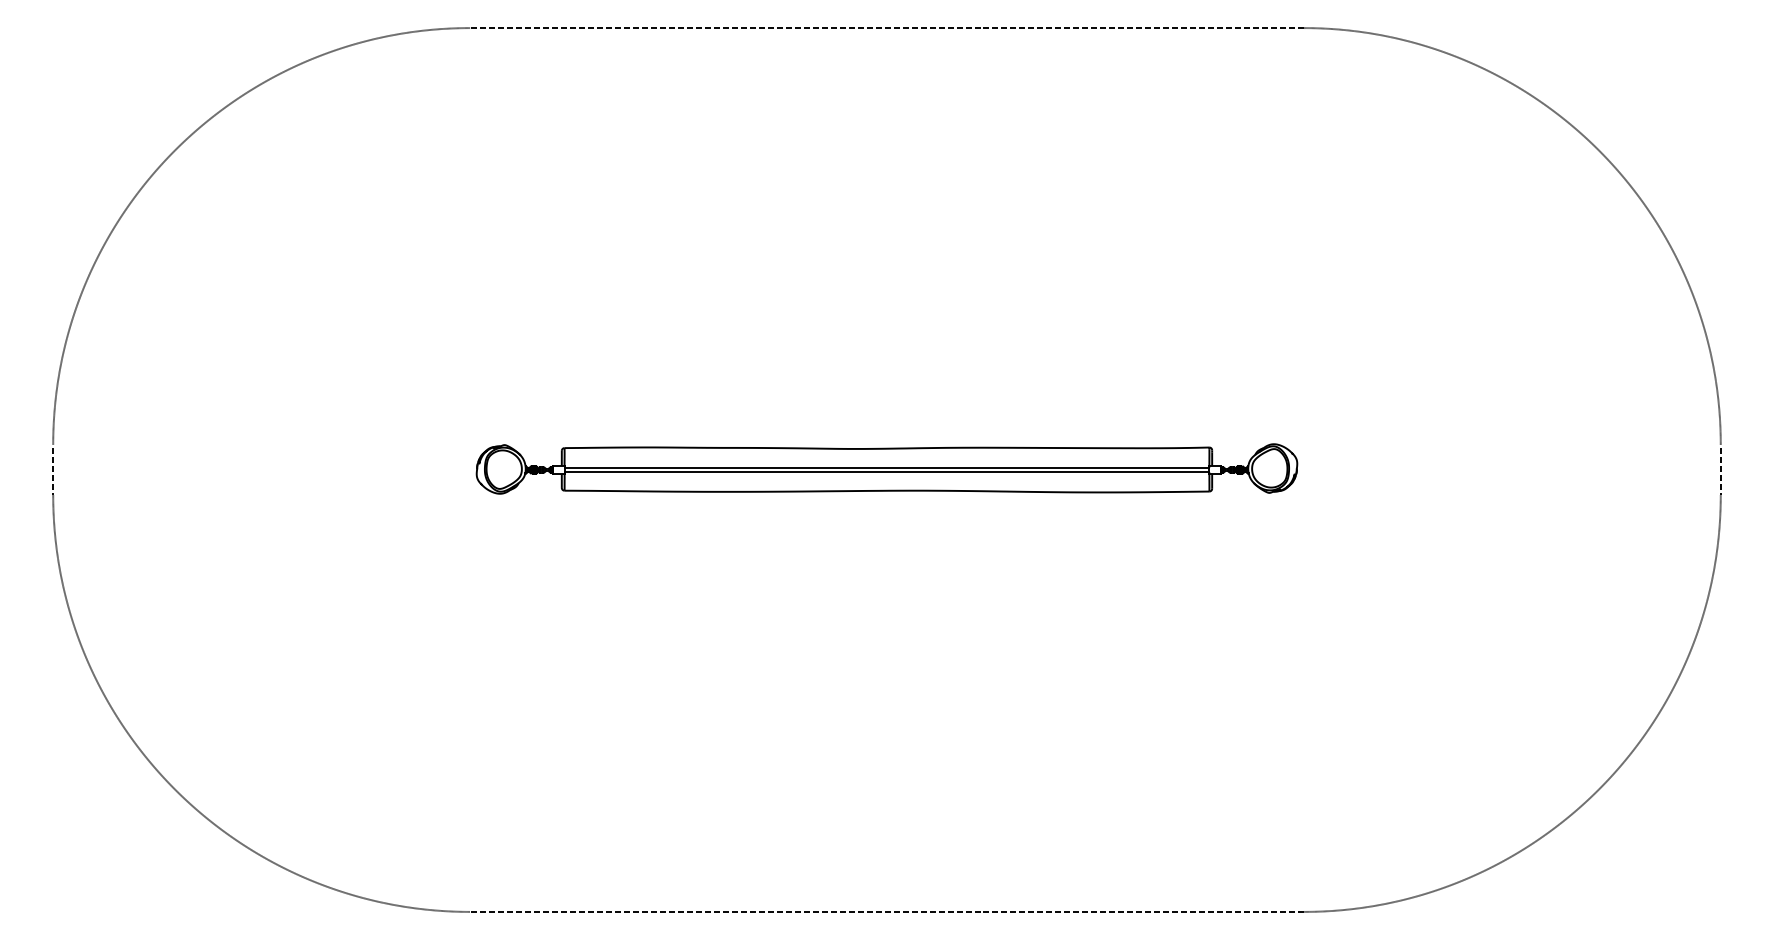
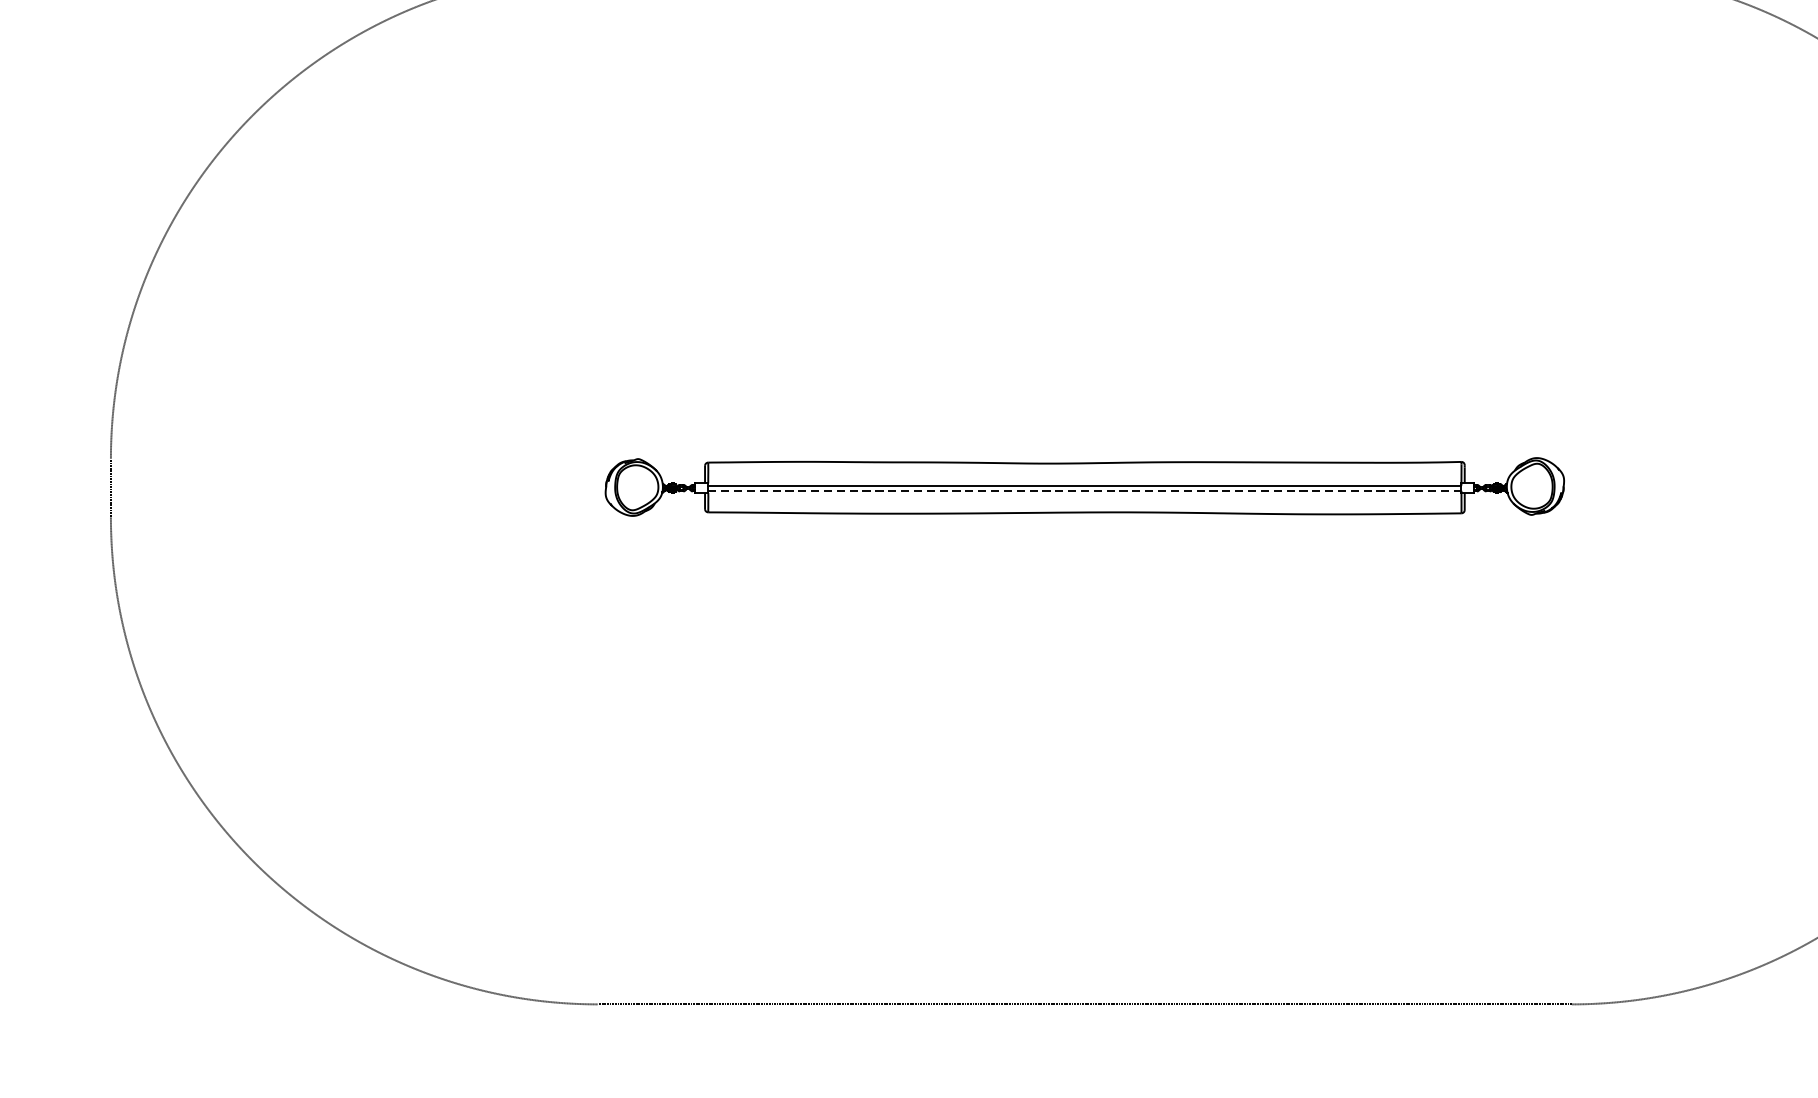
line: (887, 472) -> (1085, 491), solid -> dashed

